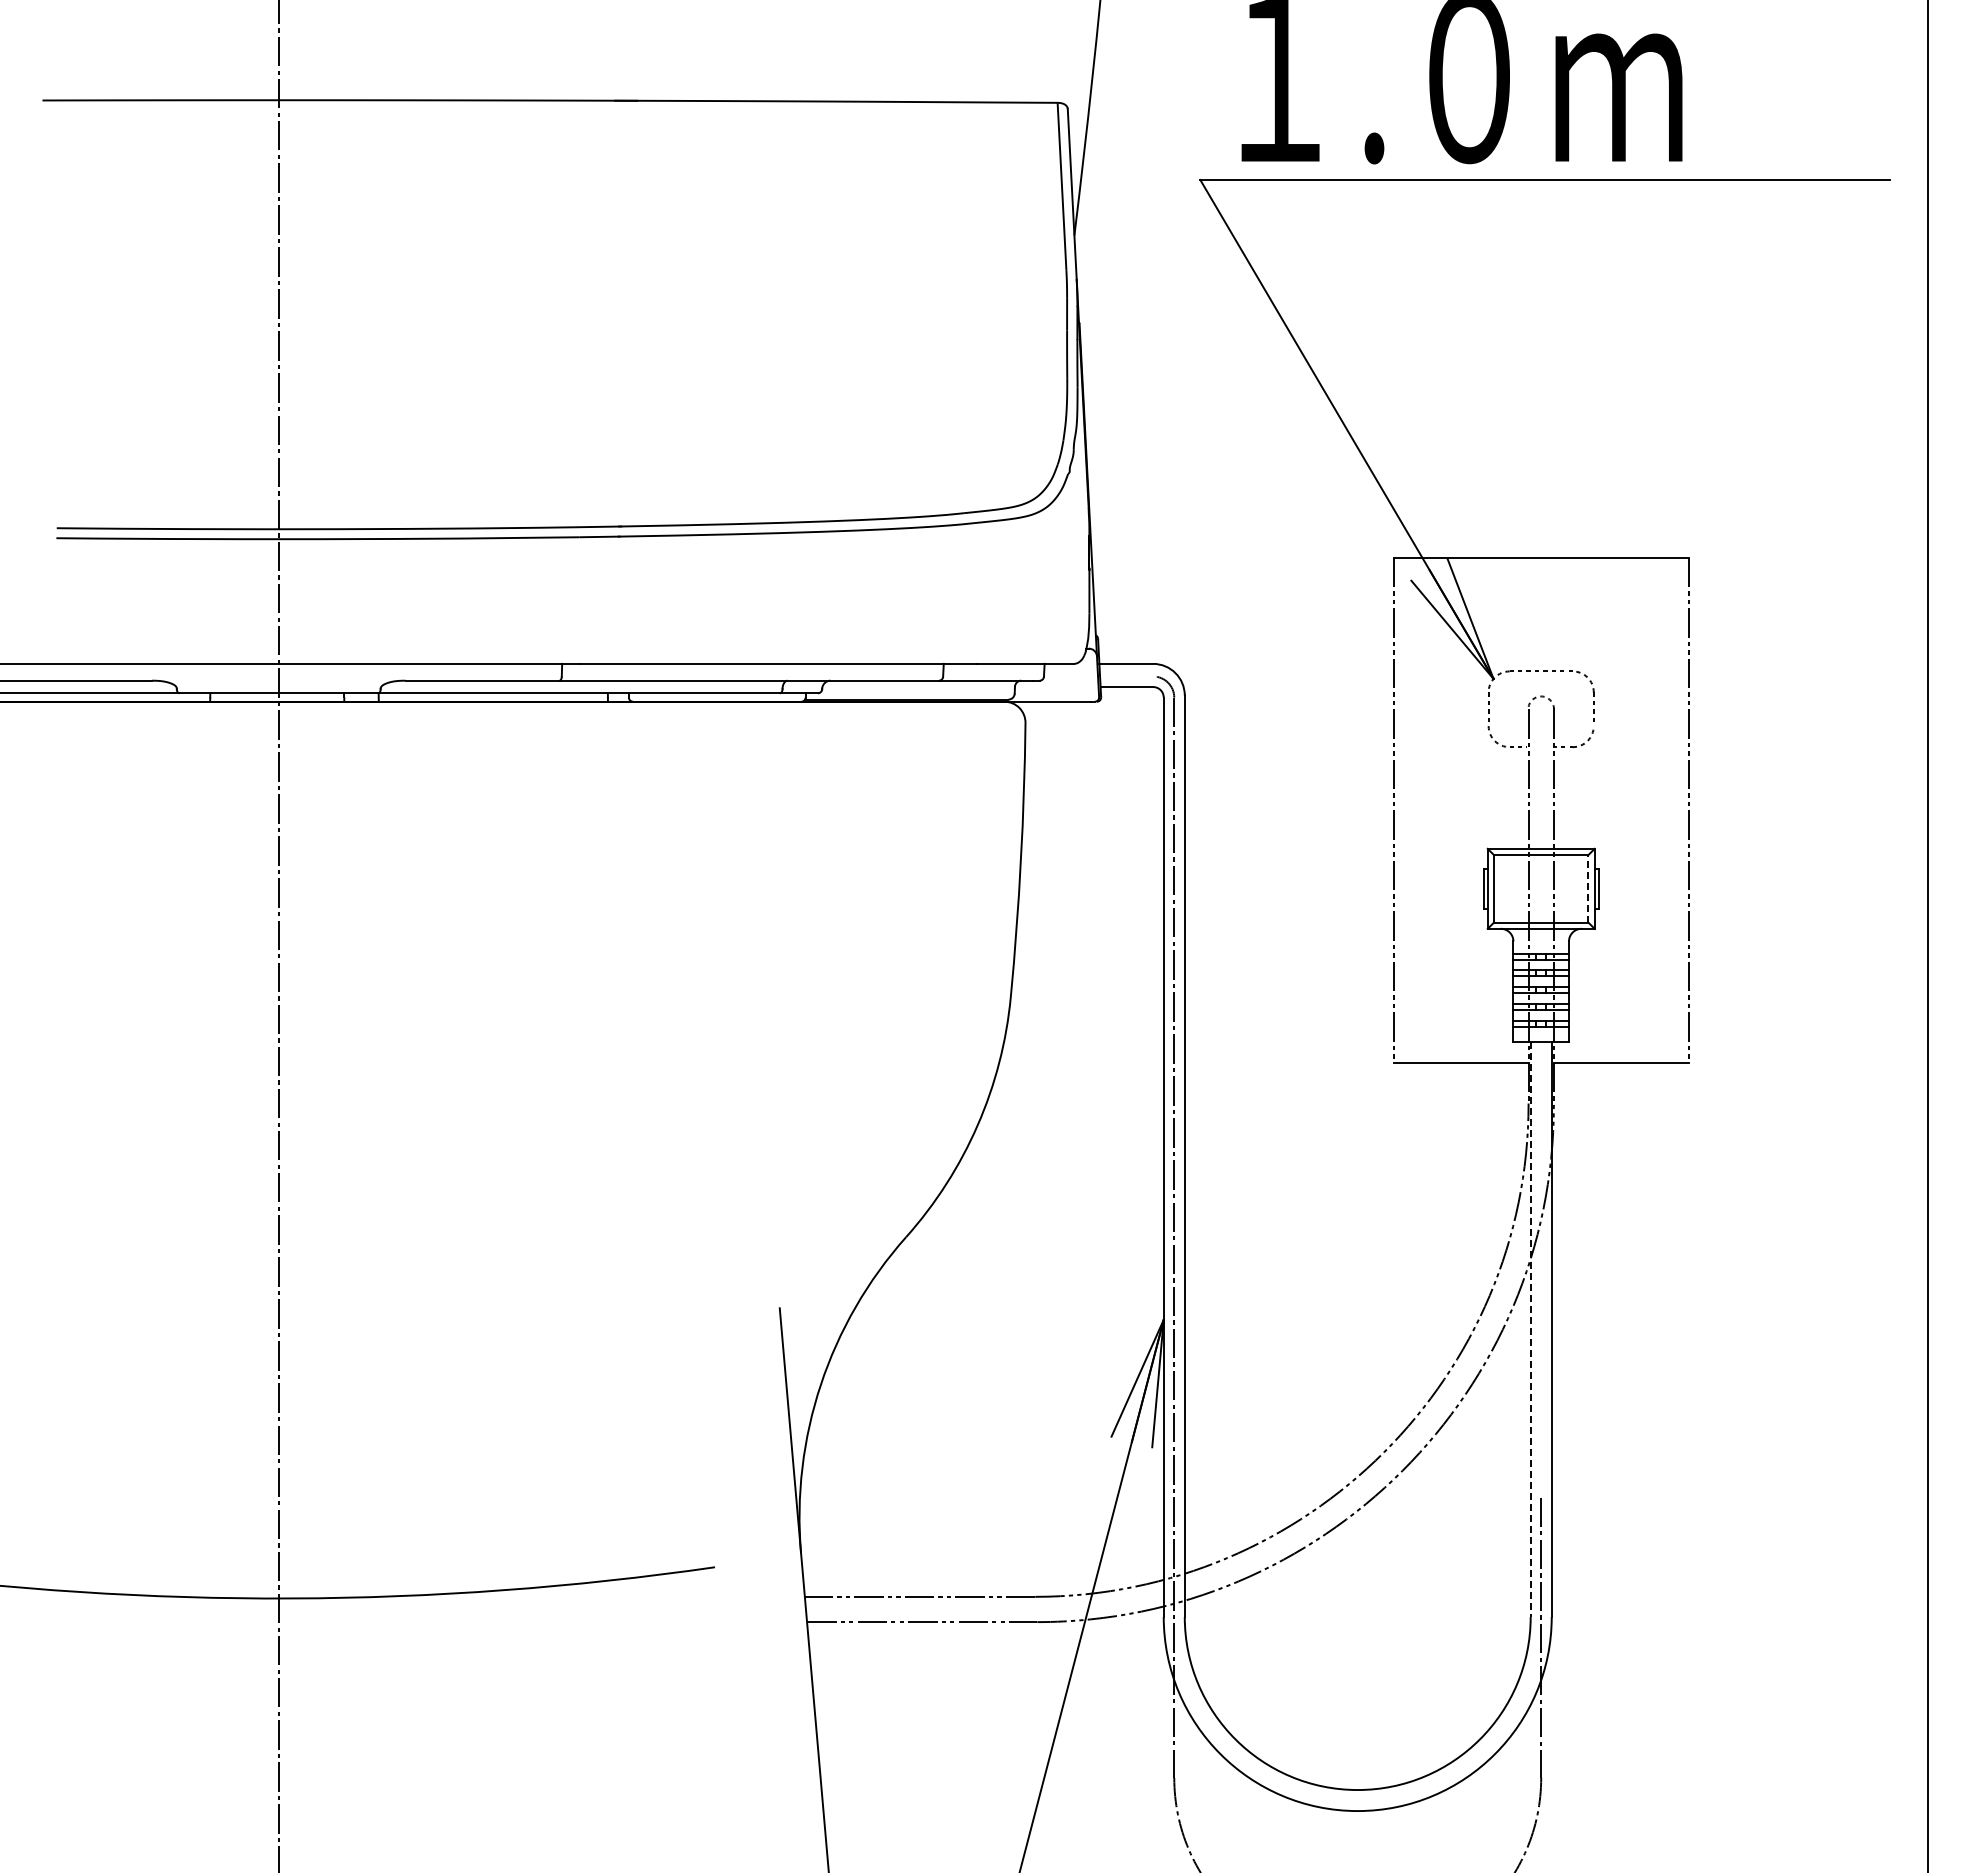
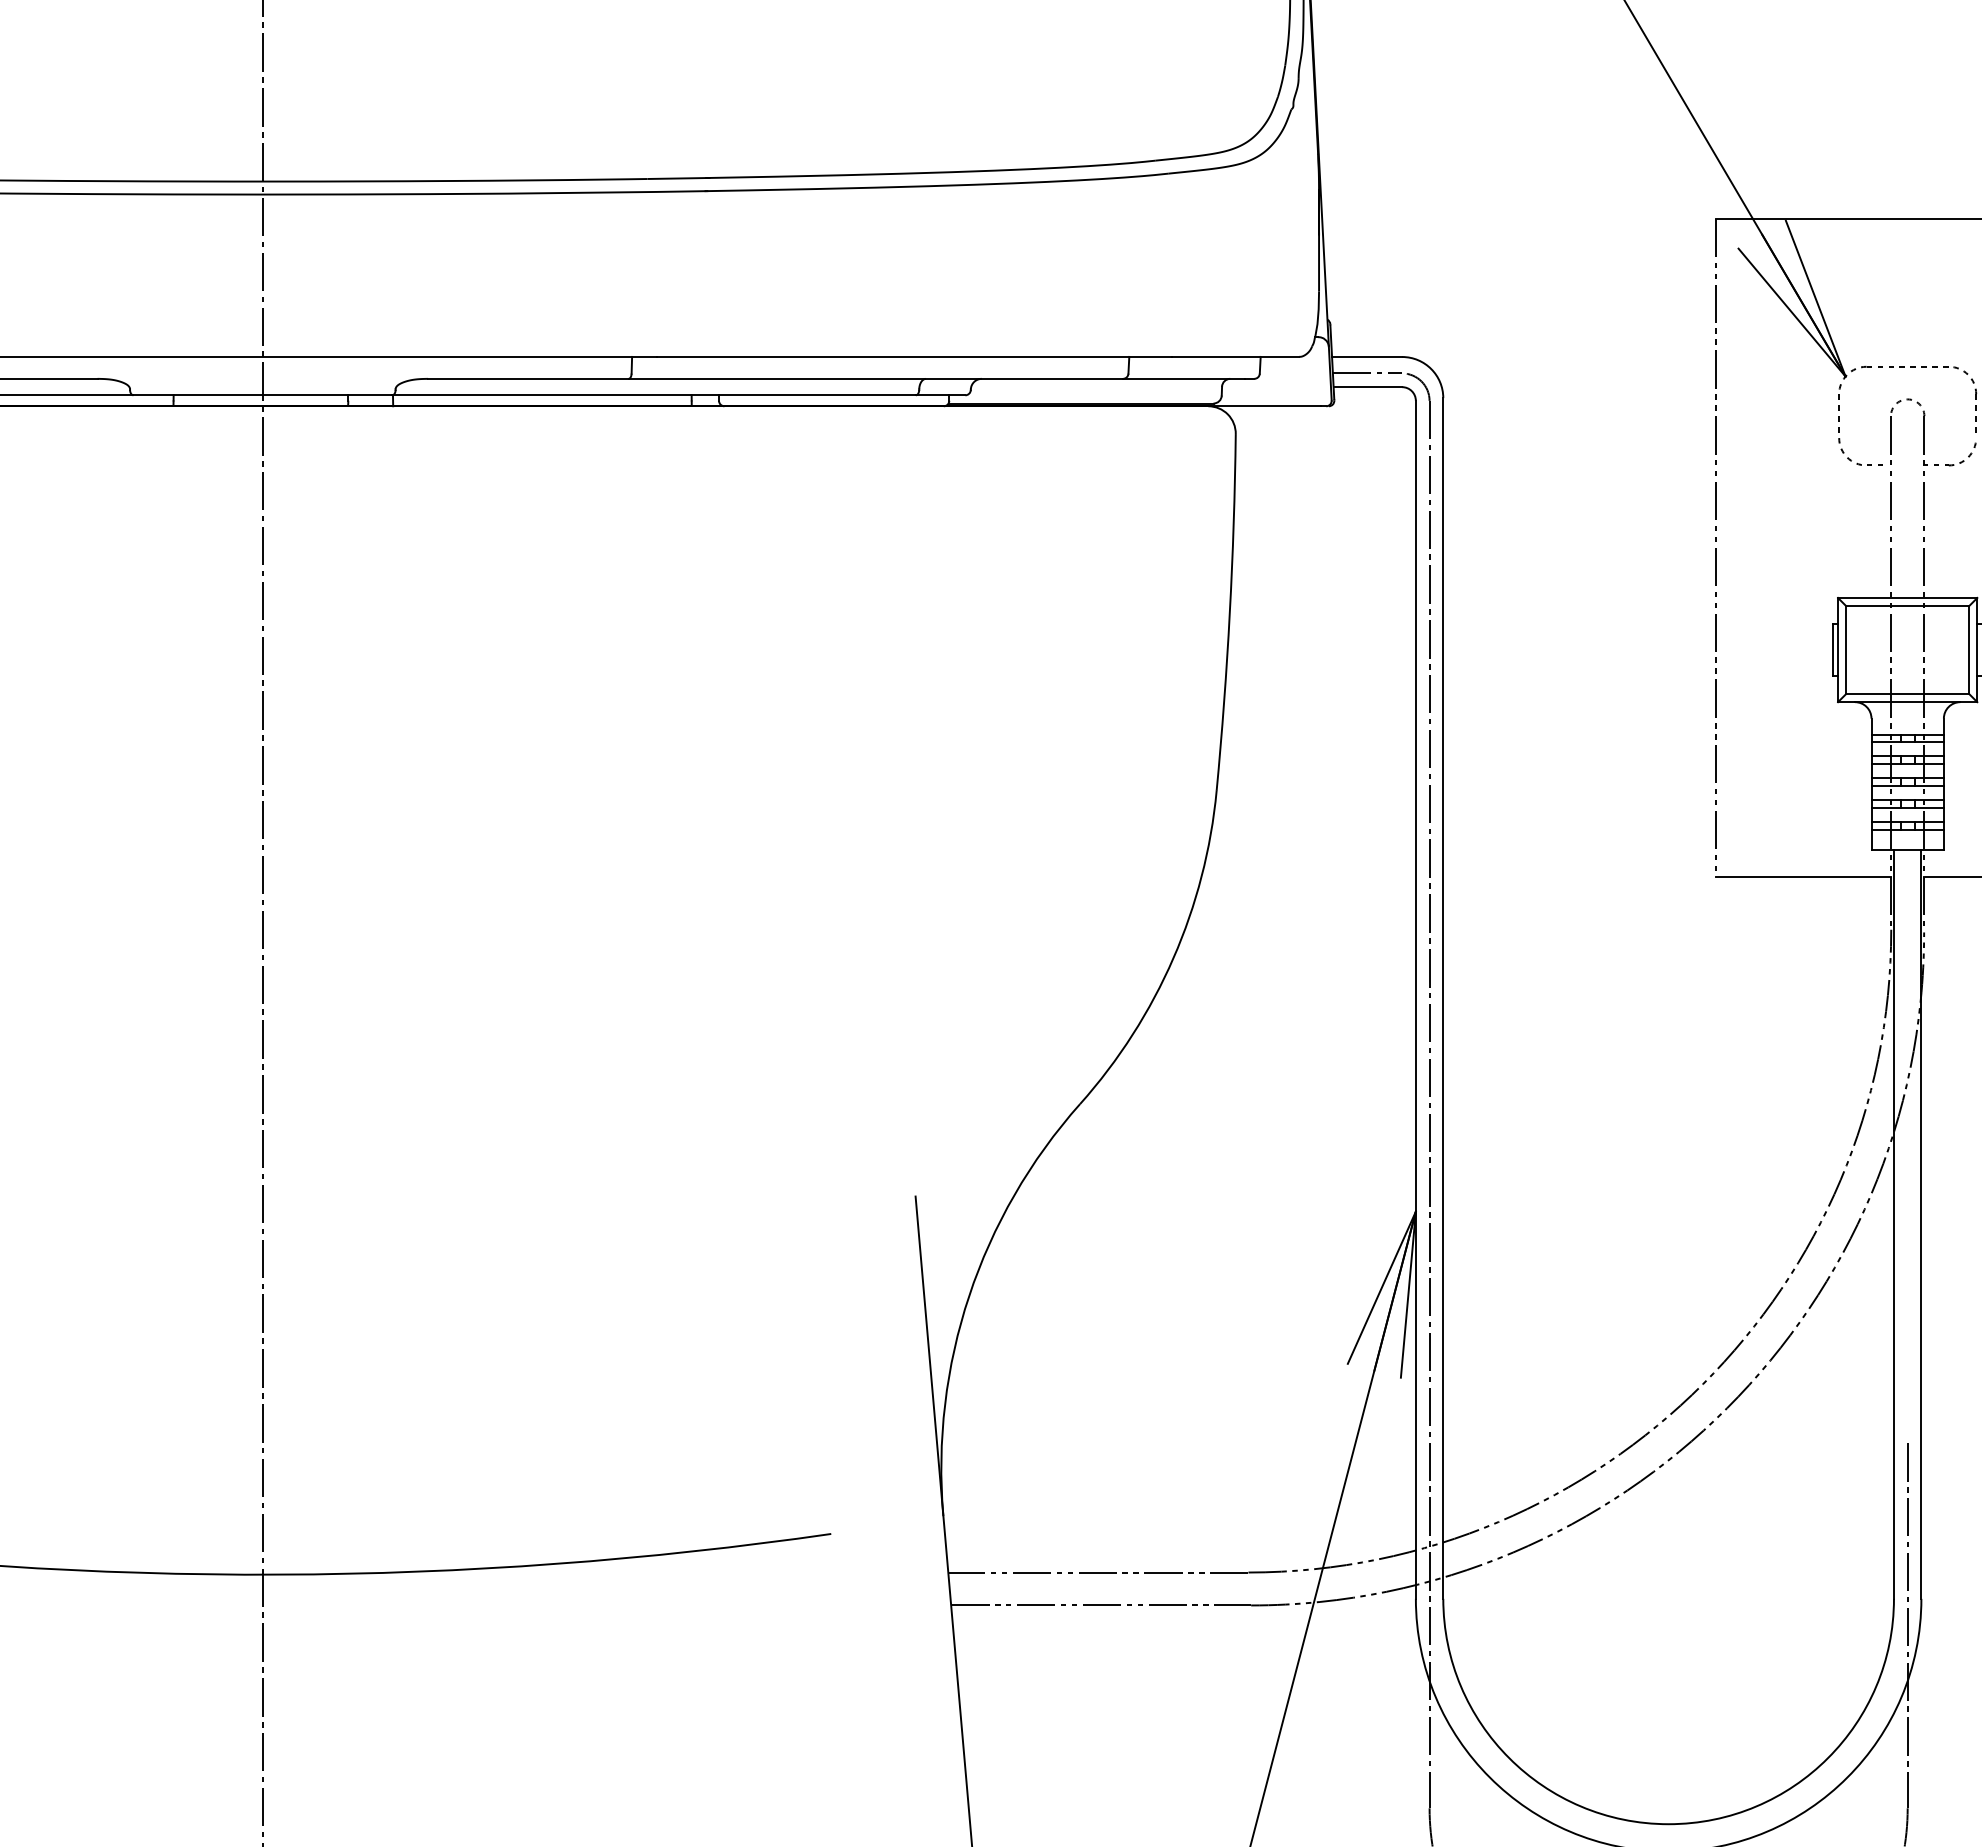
line: (1126, 676) -> (1367, 373), added
line: (1588, 888) -> (1969, 649), dashed -> solid
line: (1530, 1330) -> (1893, 1225), dashed -> solid

